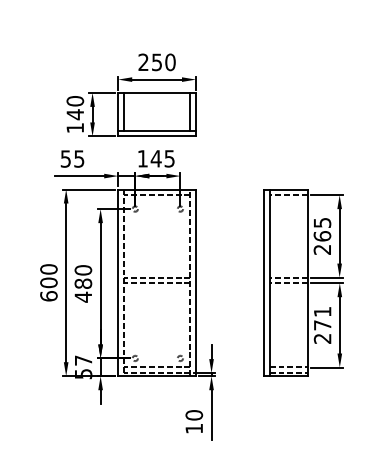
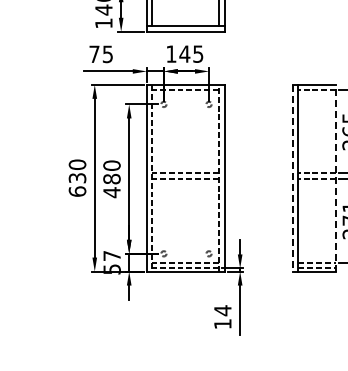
text: (65, 158) -> (94, 53), 55 -> 75
text: (48, 282) -> (77, 177), 600 -> 630
line: (307, 282) -> (336, 177), solid -> dashed
line: (264, 283) -> (293, 178), solid -> dashed
text: (194, 414) -> (223, 309), 10 -> 14

